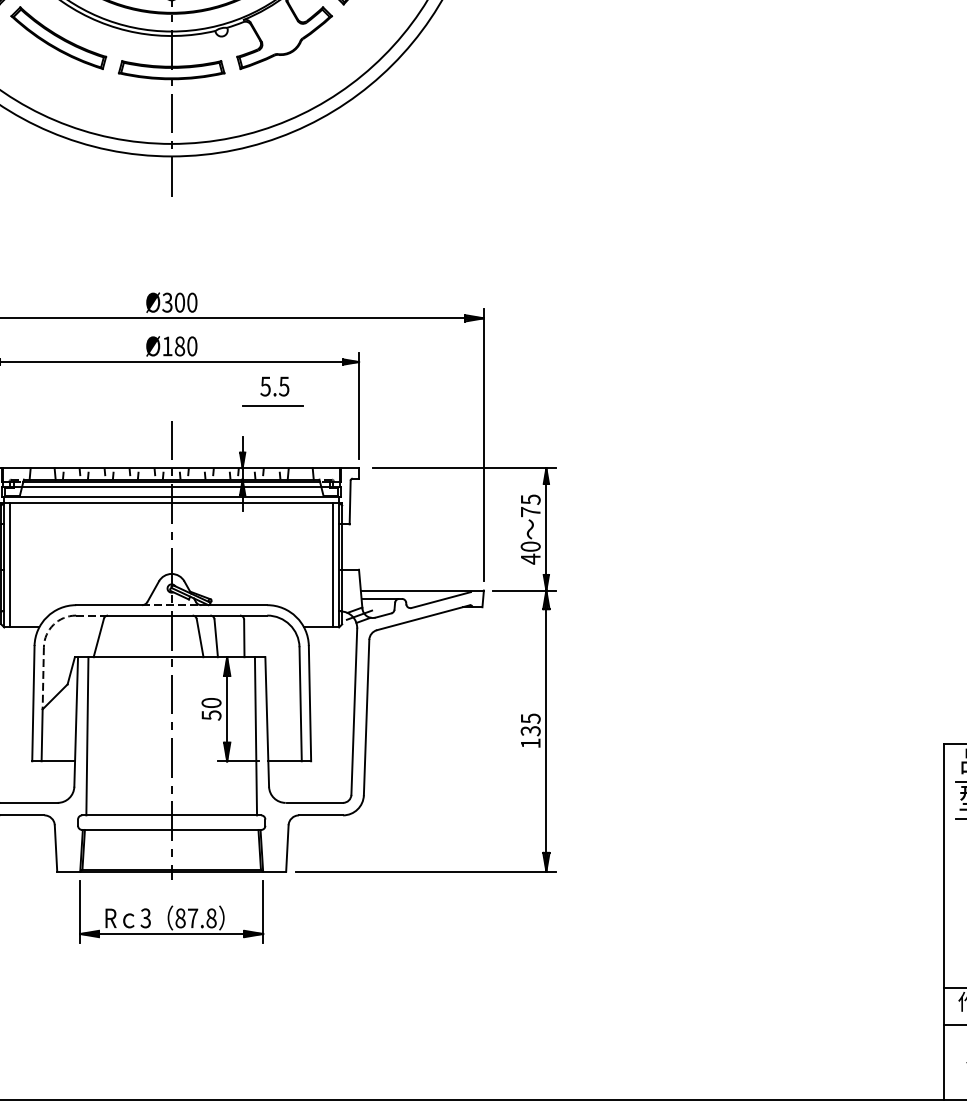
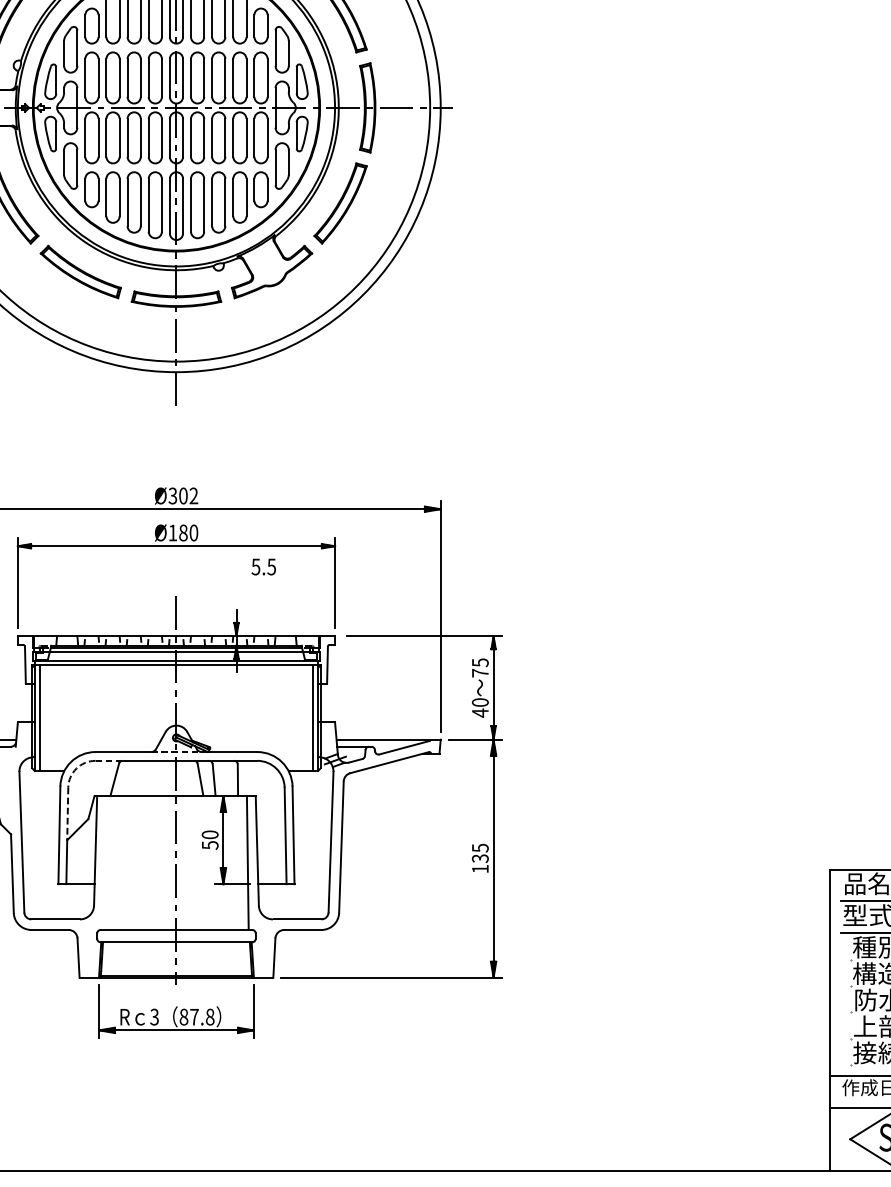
text: (191, 302) -> (193, 495), Ø300 -> Ø302
line: (272, 406) -> (261, 583), removed
line: (87, 735) -> (105, 862), removed

